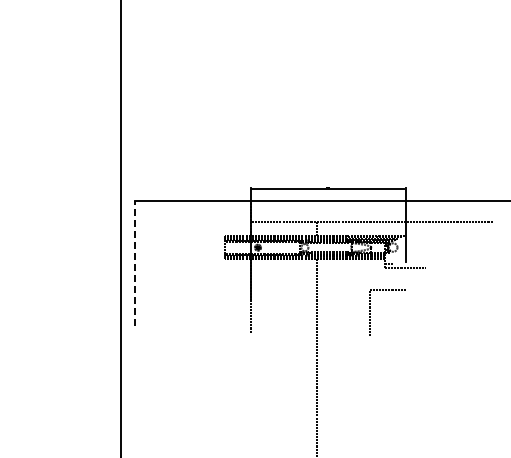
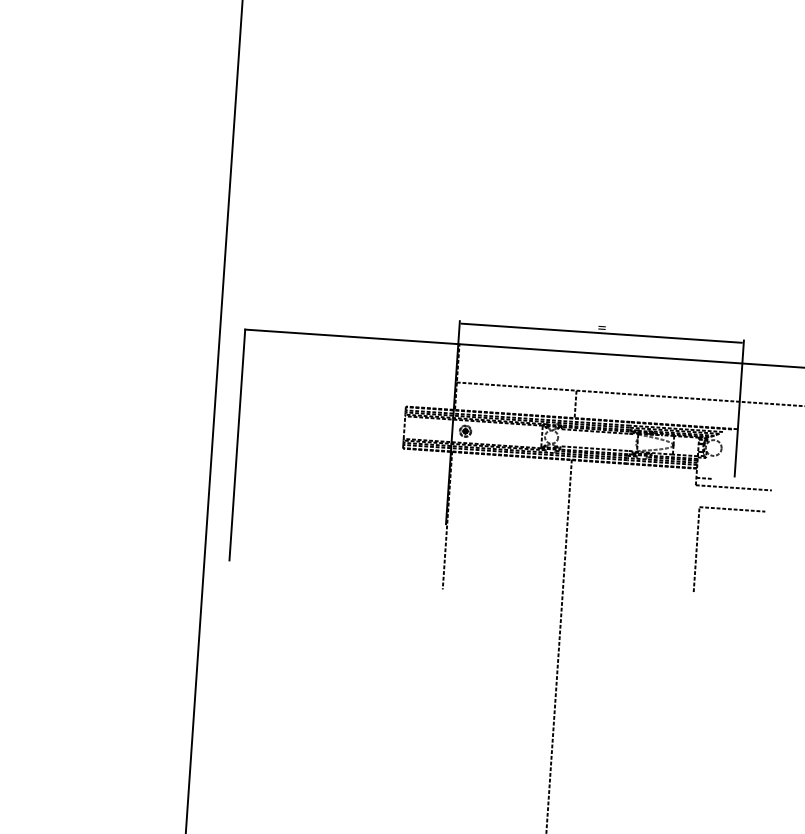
line: (134, 263) -> (236, 444), dashed -> solid
part: (370, 311) -> (698, 546), moved

